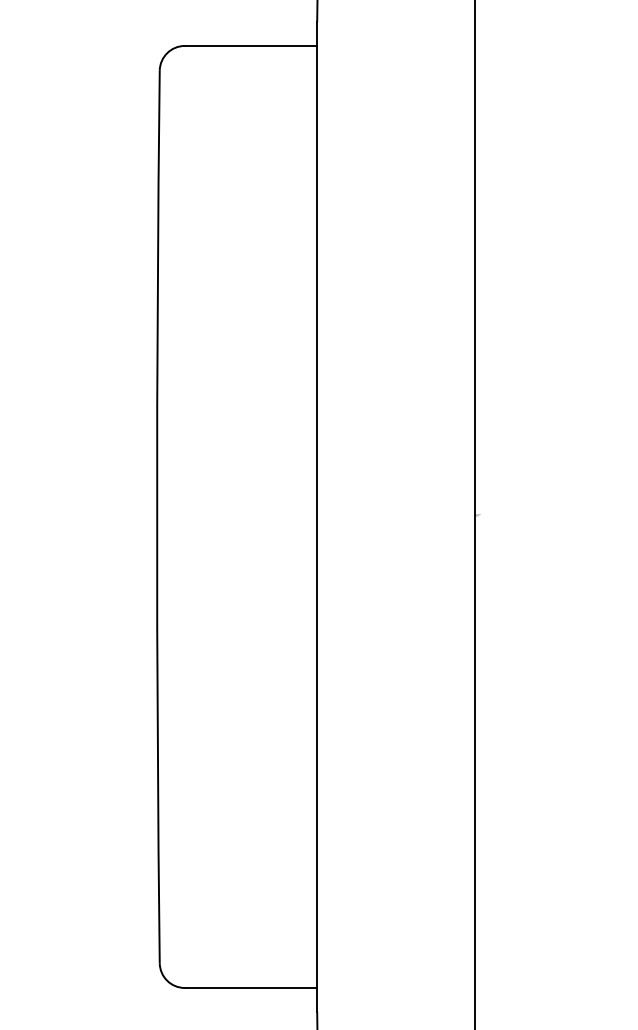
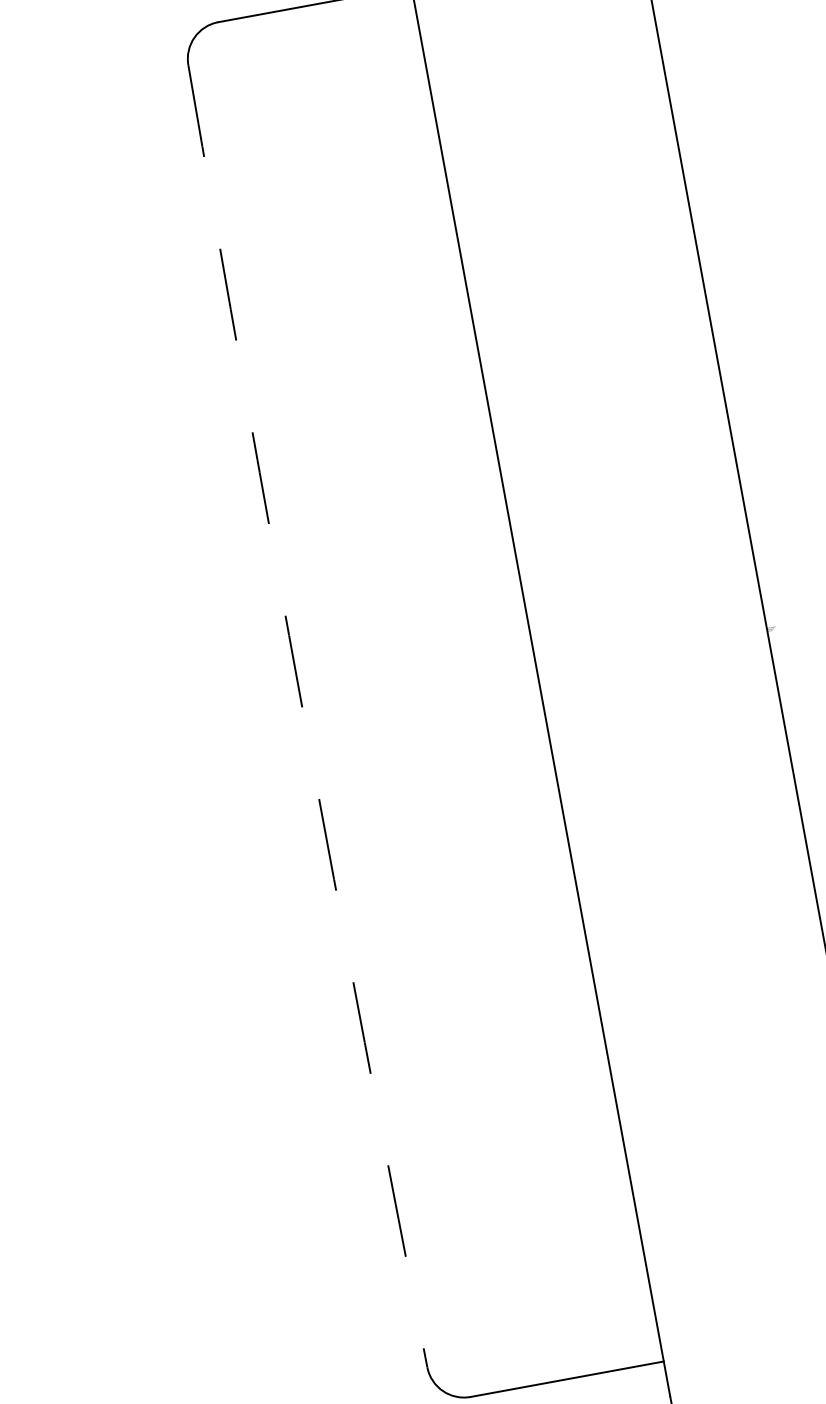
arc: (157, 516) -> (304, 716), solid -> dashed

